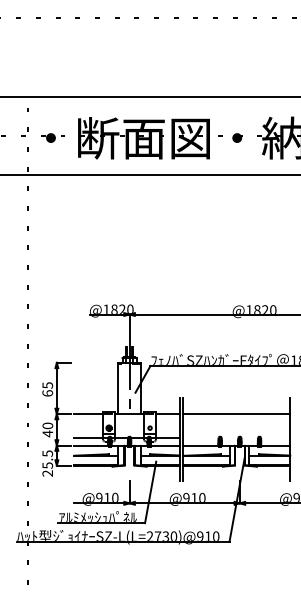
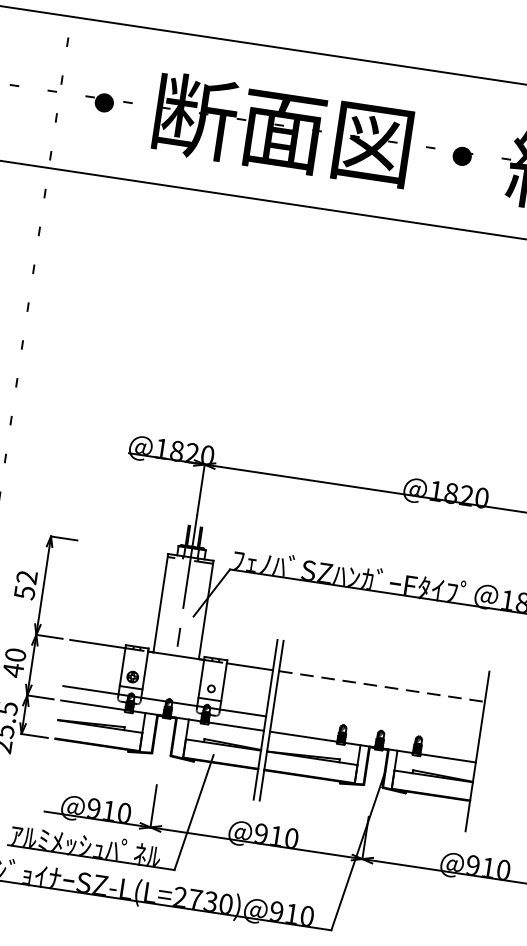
text: (47, 389) -> (25, 585), 65 -> 52
line: (236, 414) -> (381, 687), solid -> dashed

